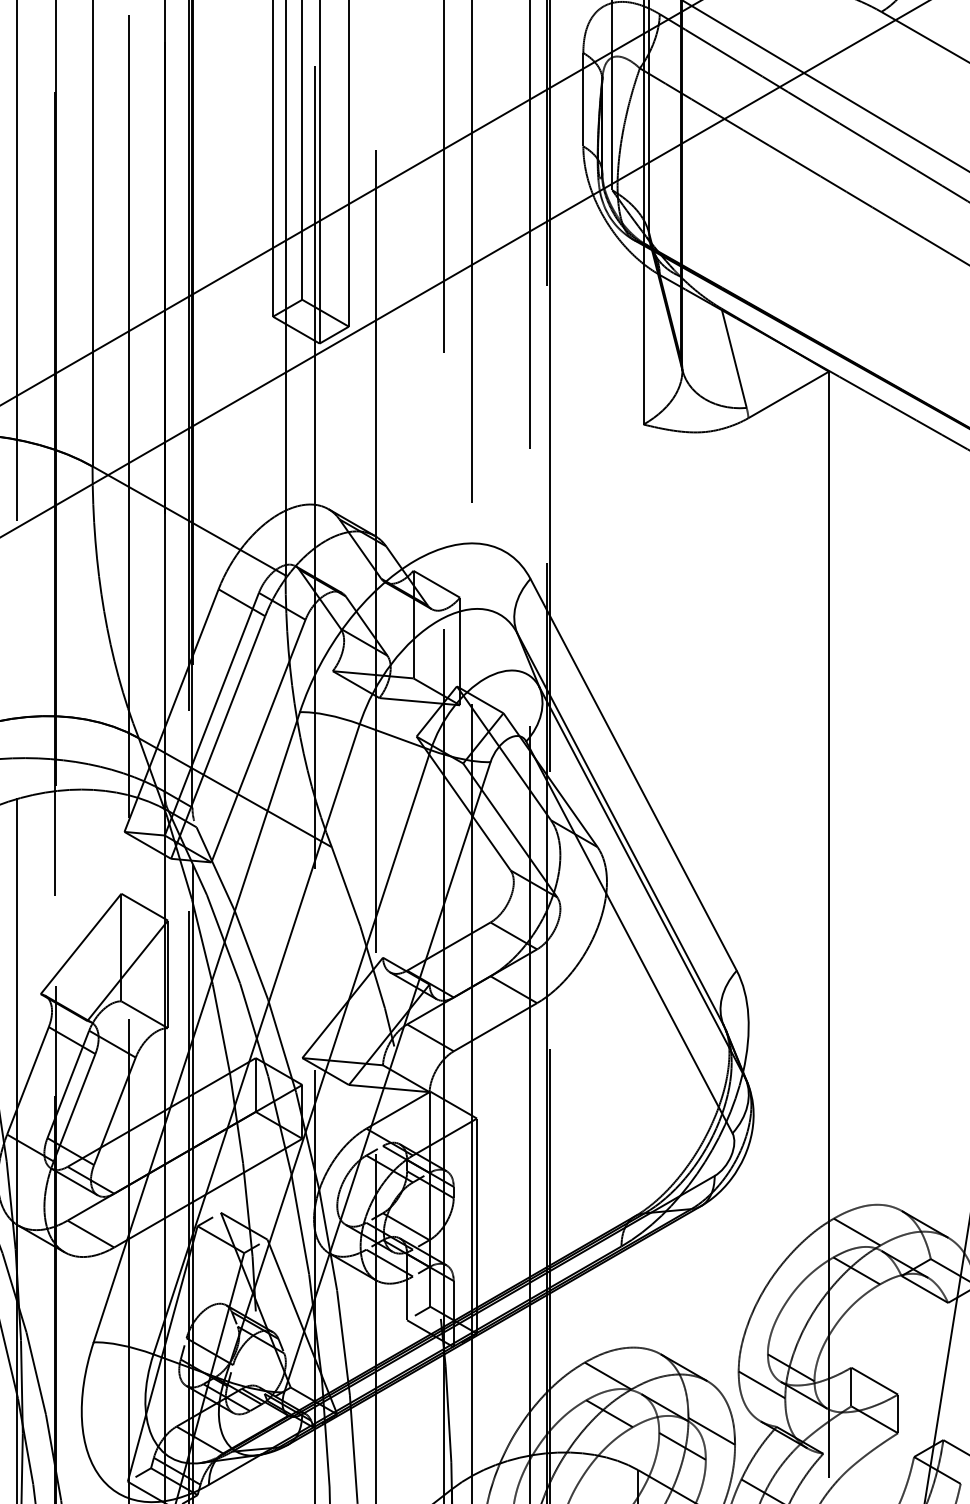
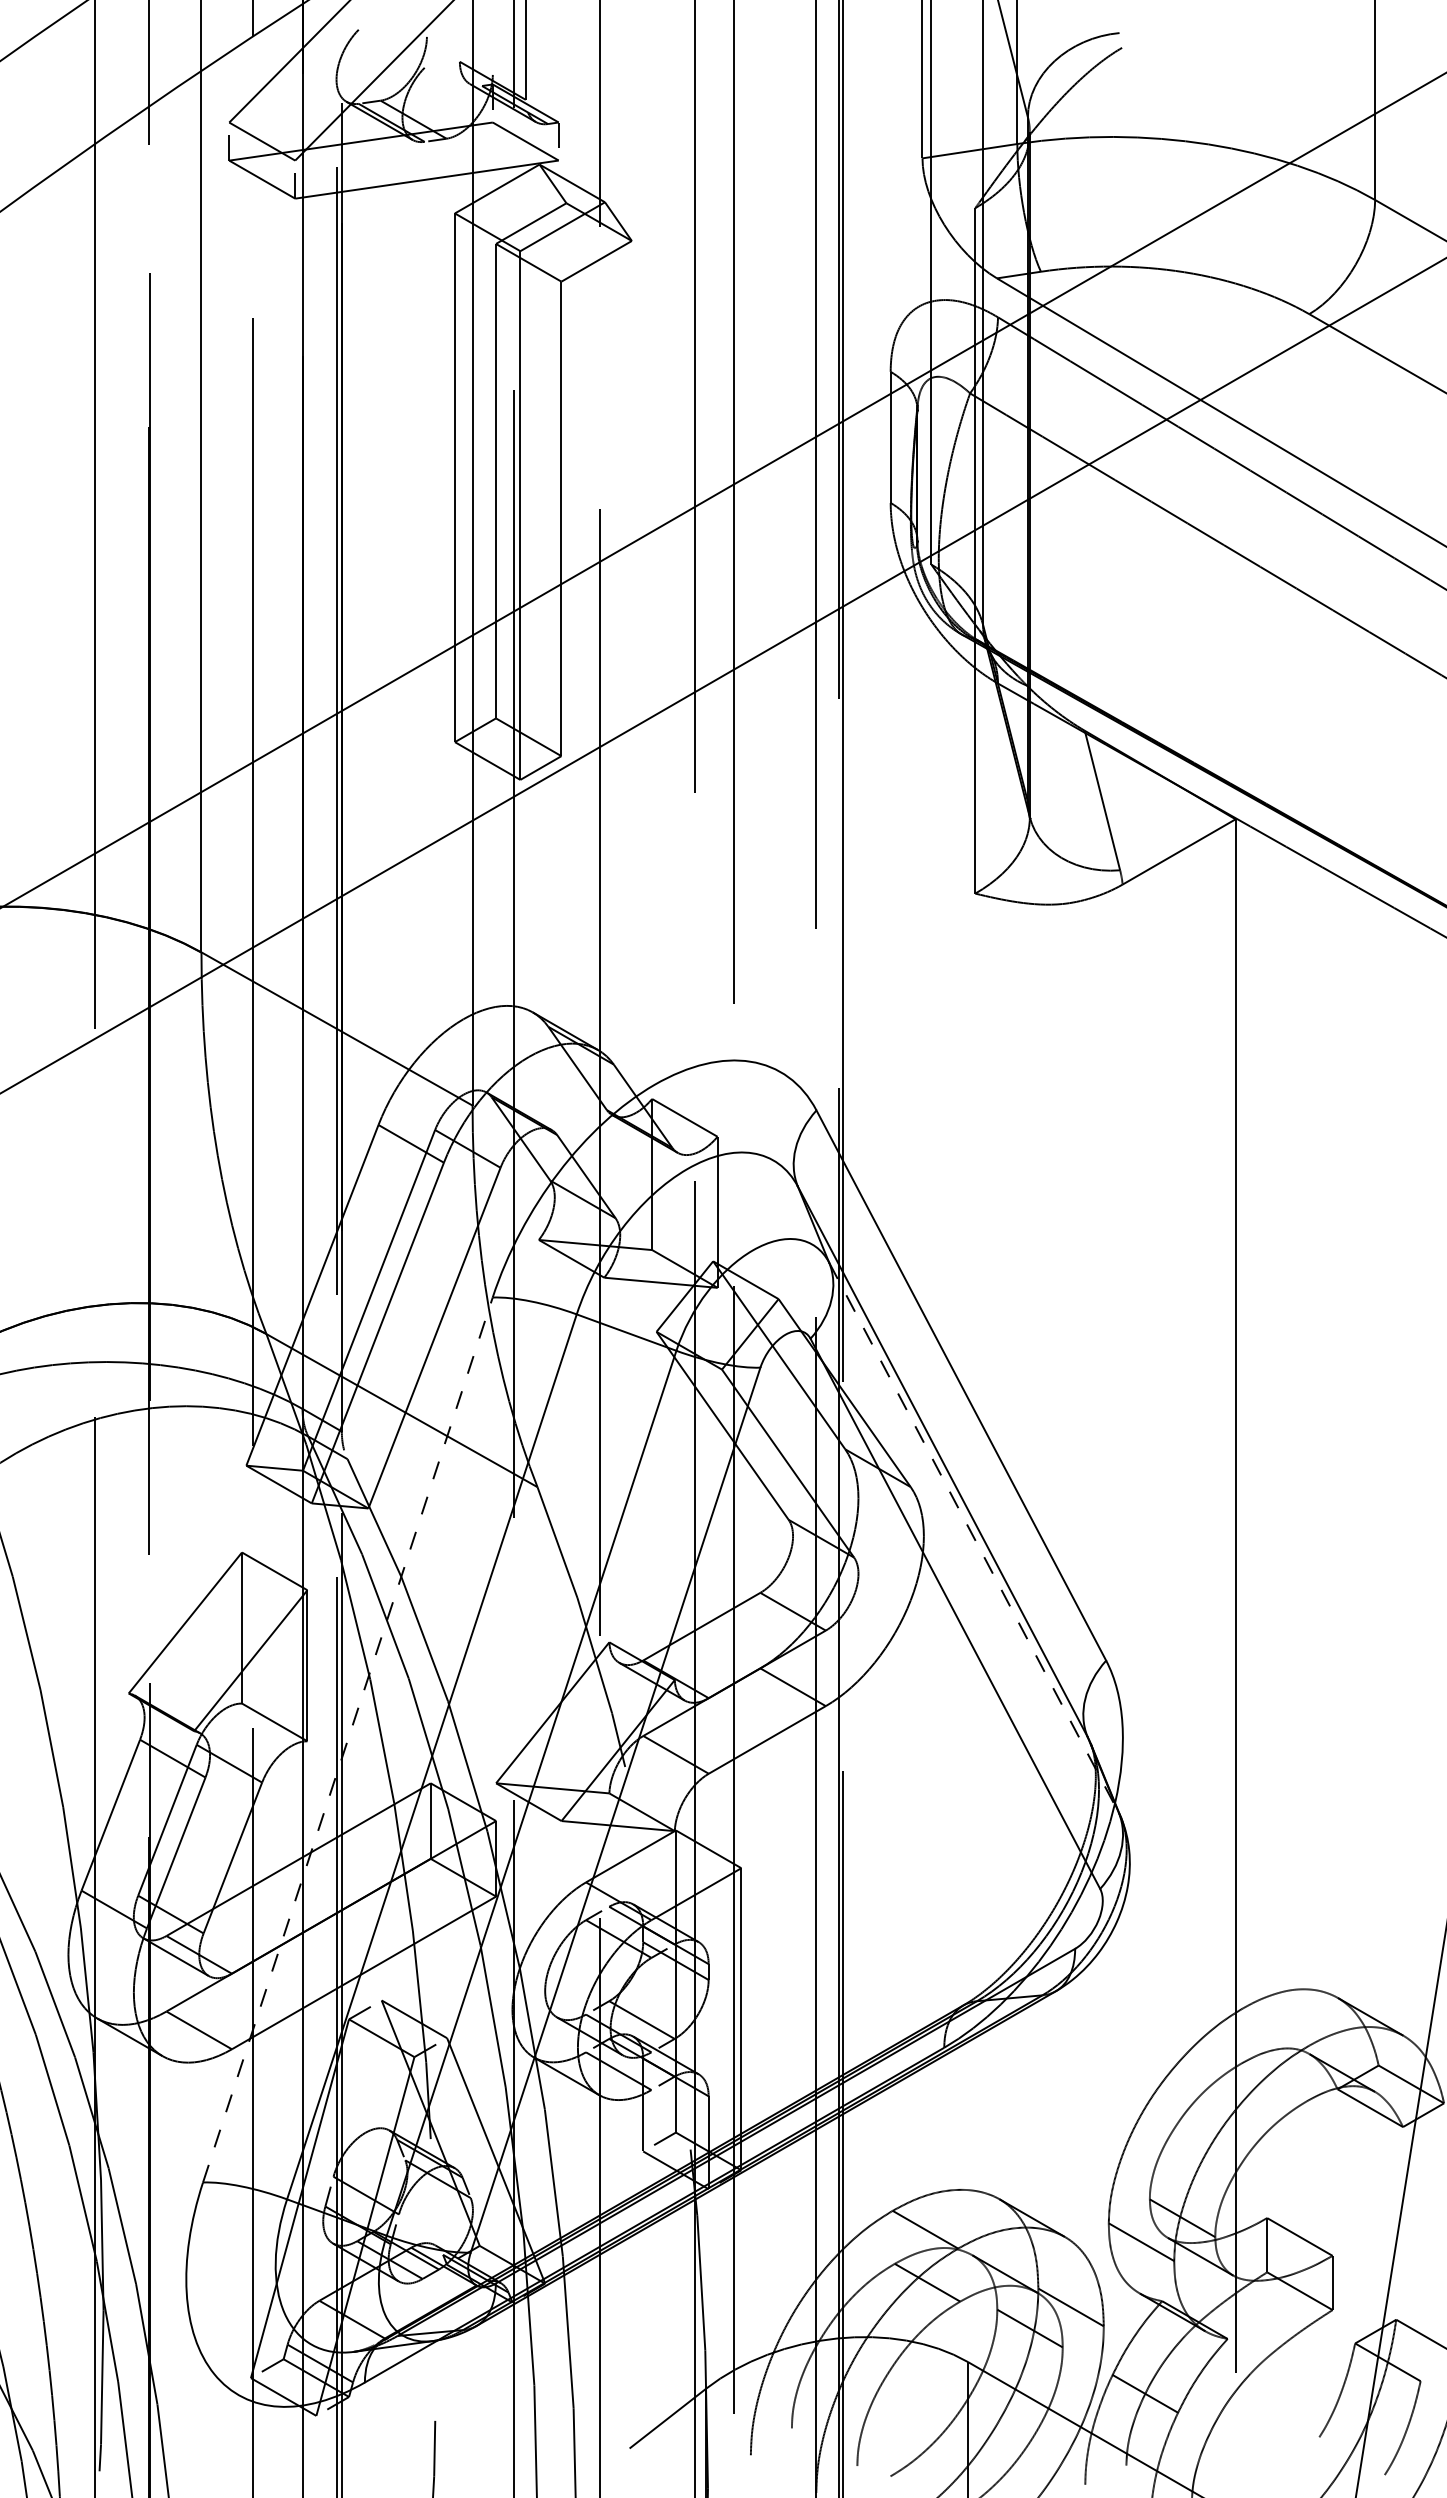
line: (642, 883) -> (973, 1537), solid -> dashed
line: (196, 1027) -> (347, 1740), solid -> dashed
line: (856, 1232) -> (1274, 2027), removed
line: (856, 1271) -> (1274, 2082), removed

